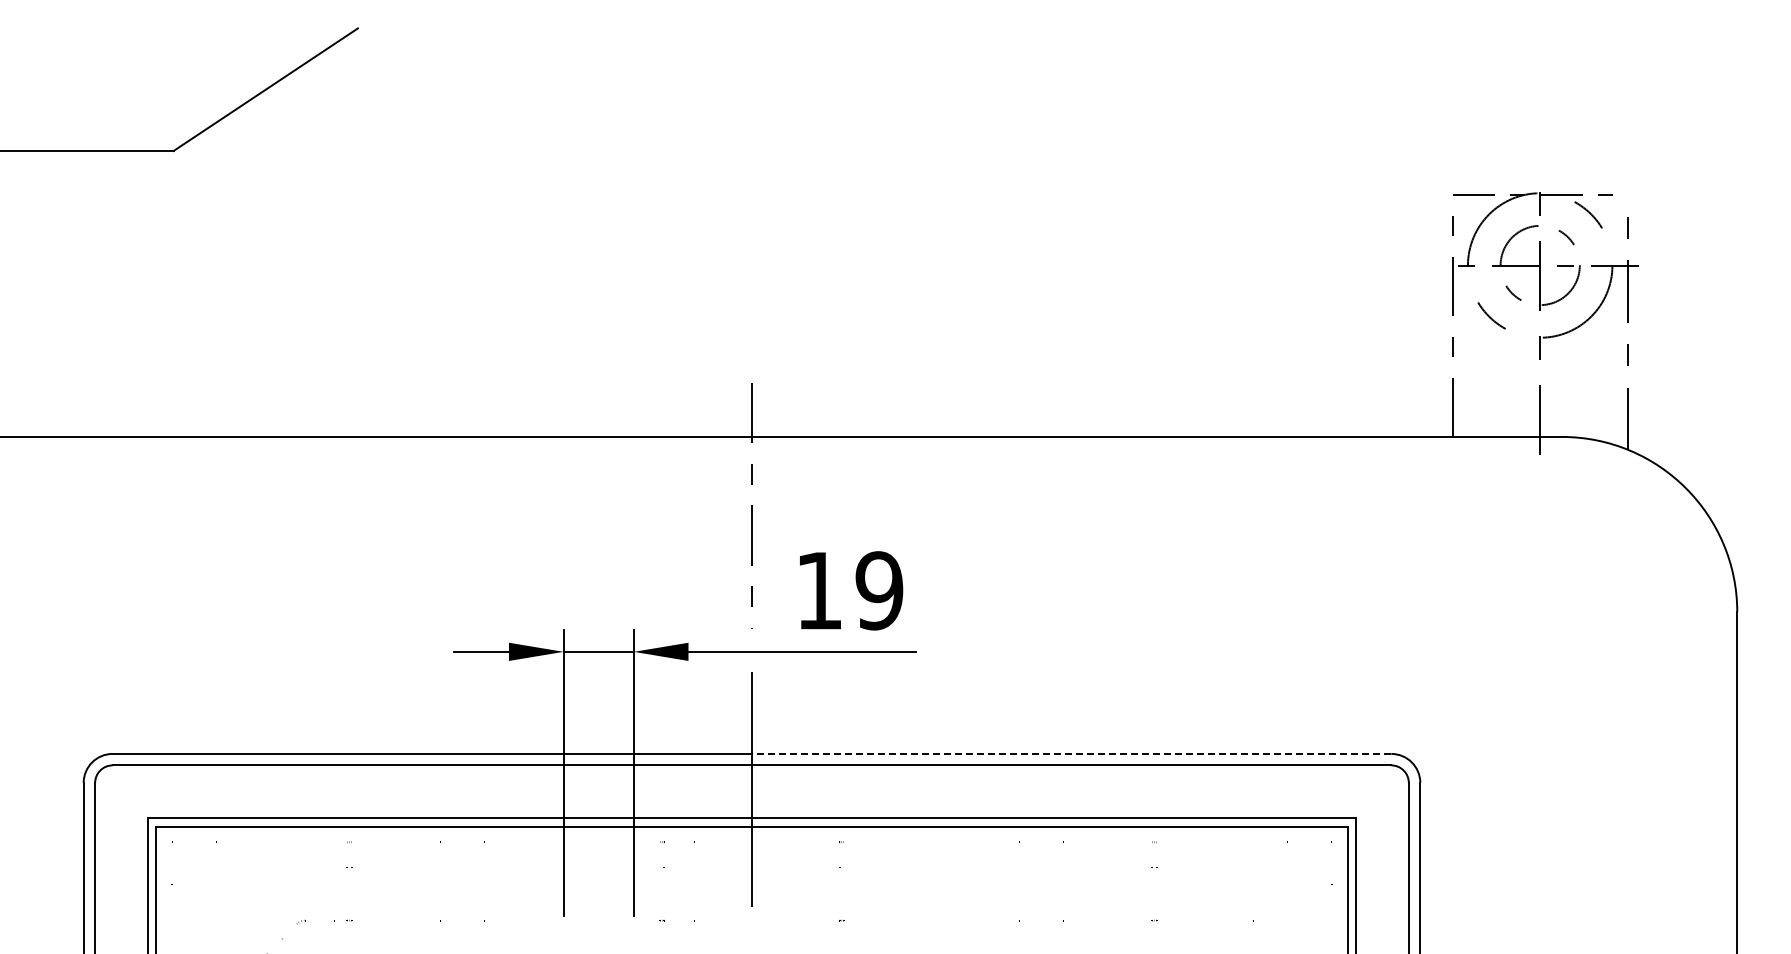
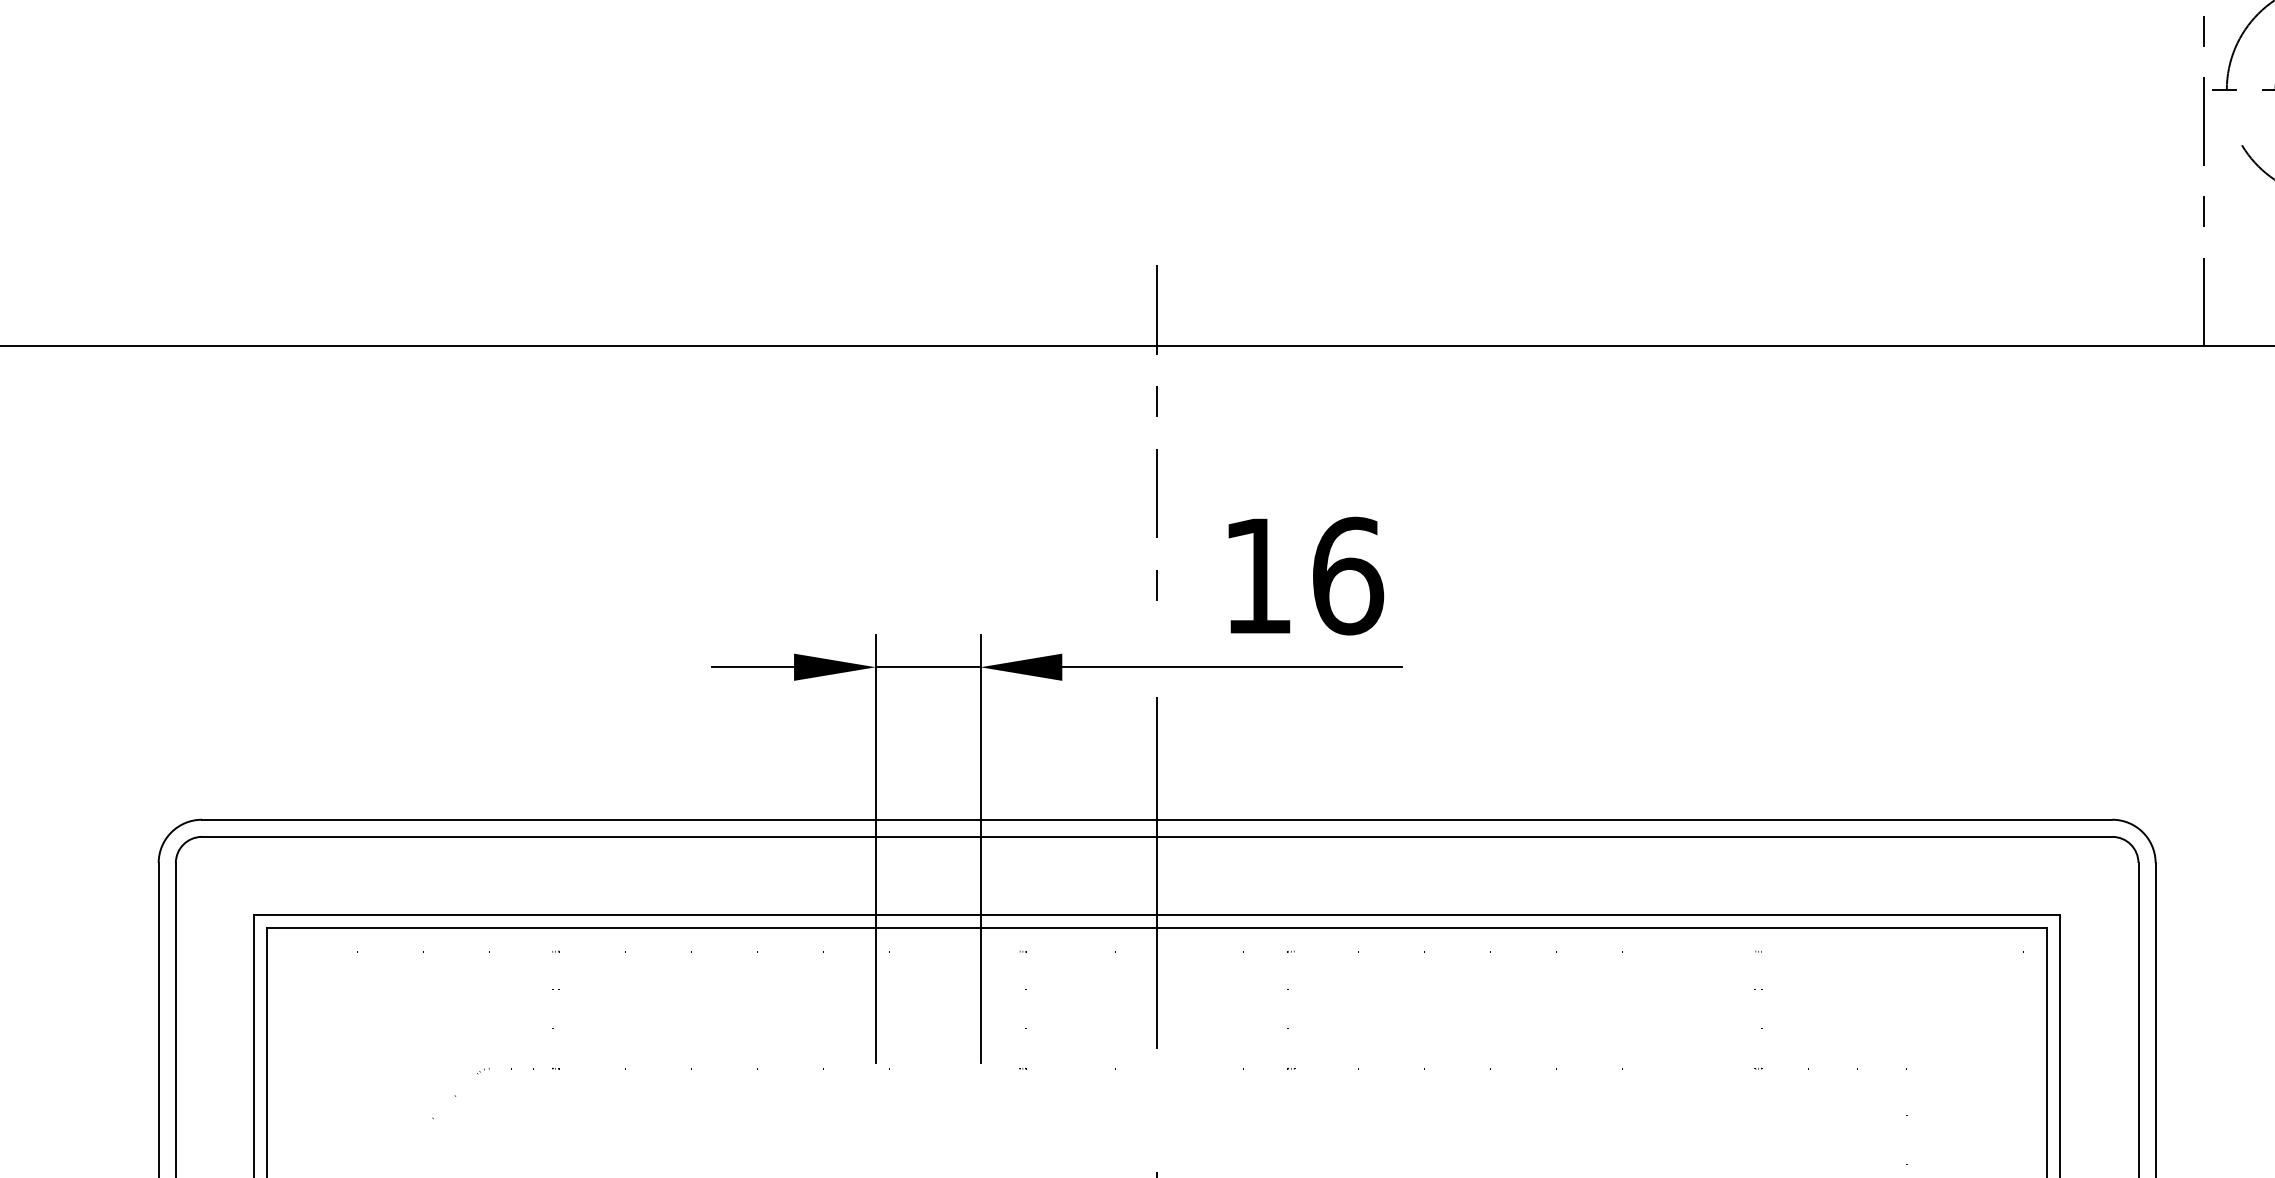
text: (879, 590) -> (1347, 575), 19 -> 16
line: (1071, 753) -> (1634, 819), dashed -> solid

